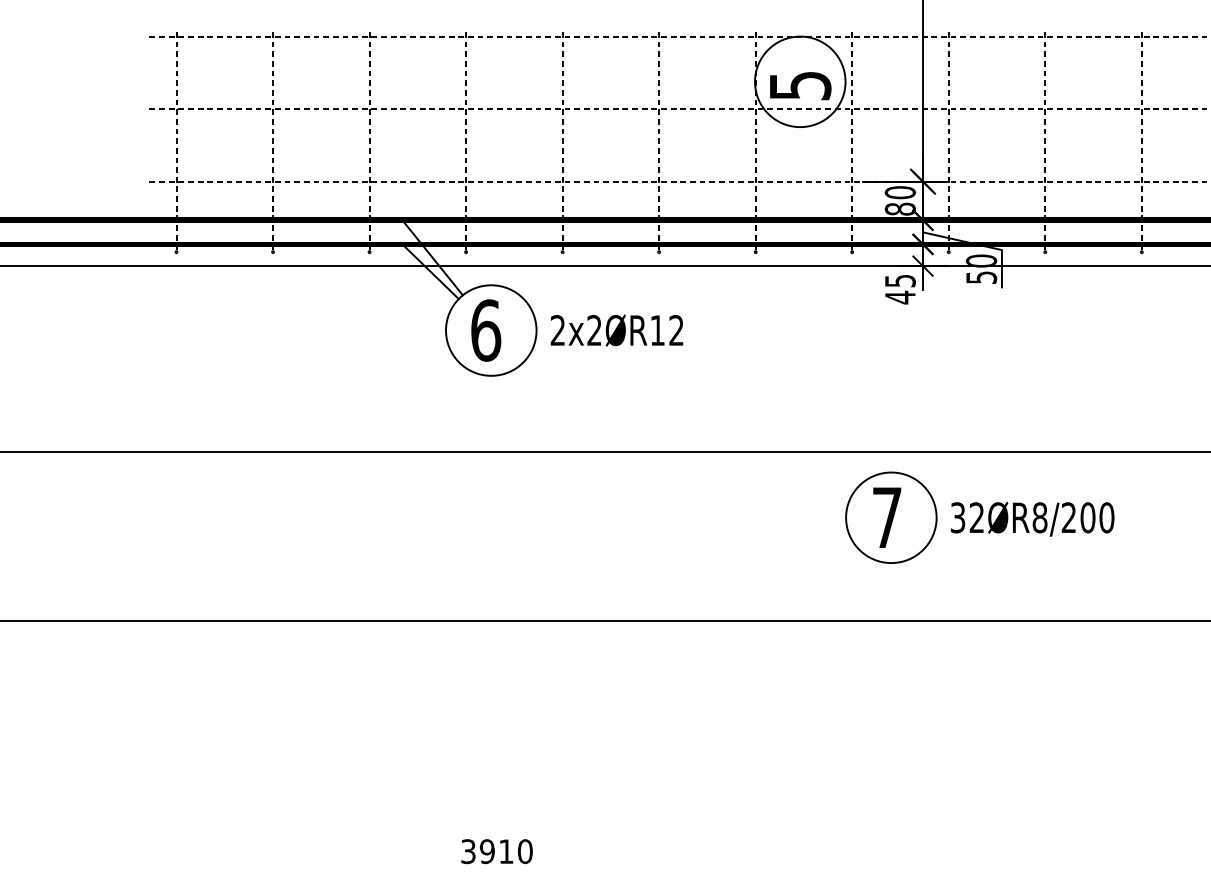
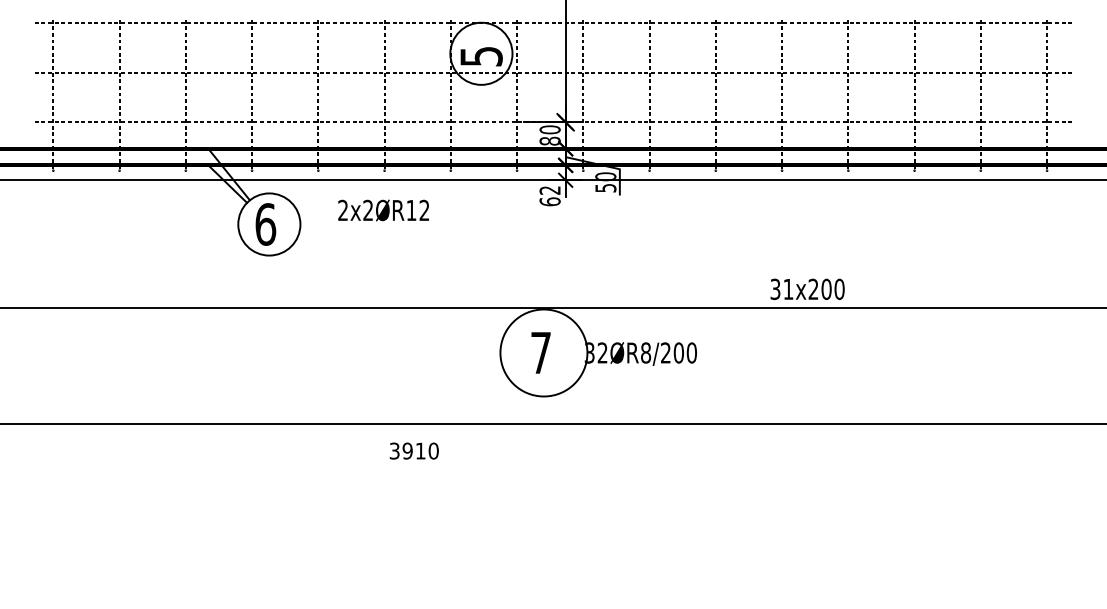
text: (899, 289) -> (549, 196), 45 -> 62
text: (616, 330) -> (383, 210), moved
circle: (890, 517) -> (543, 352), size x1.4
text: (495, 850) -> (413, 450), moved

